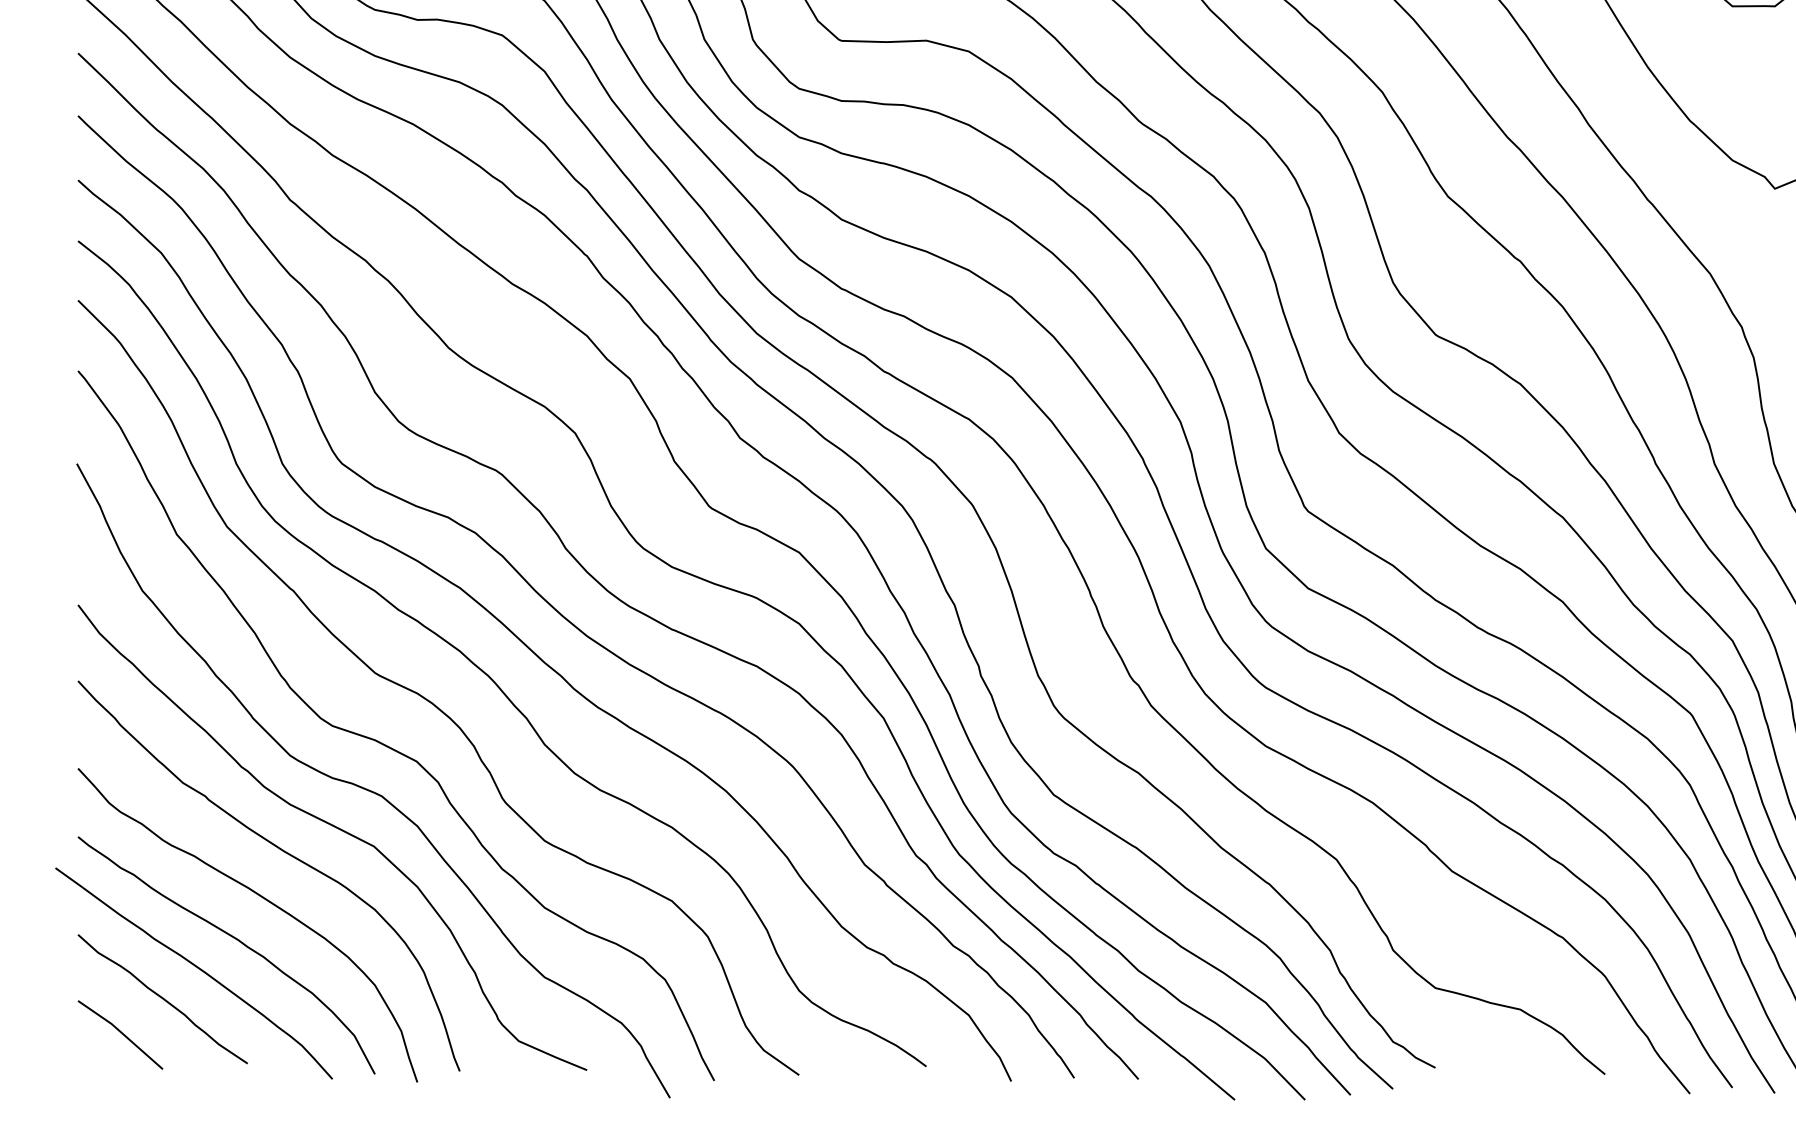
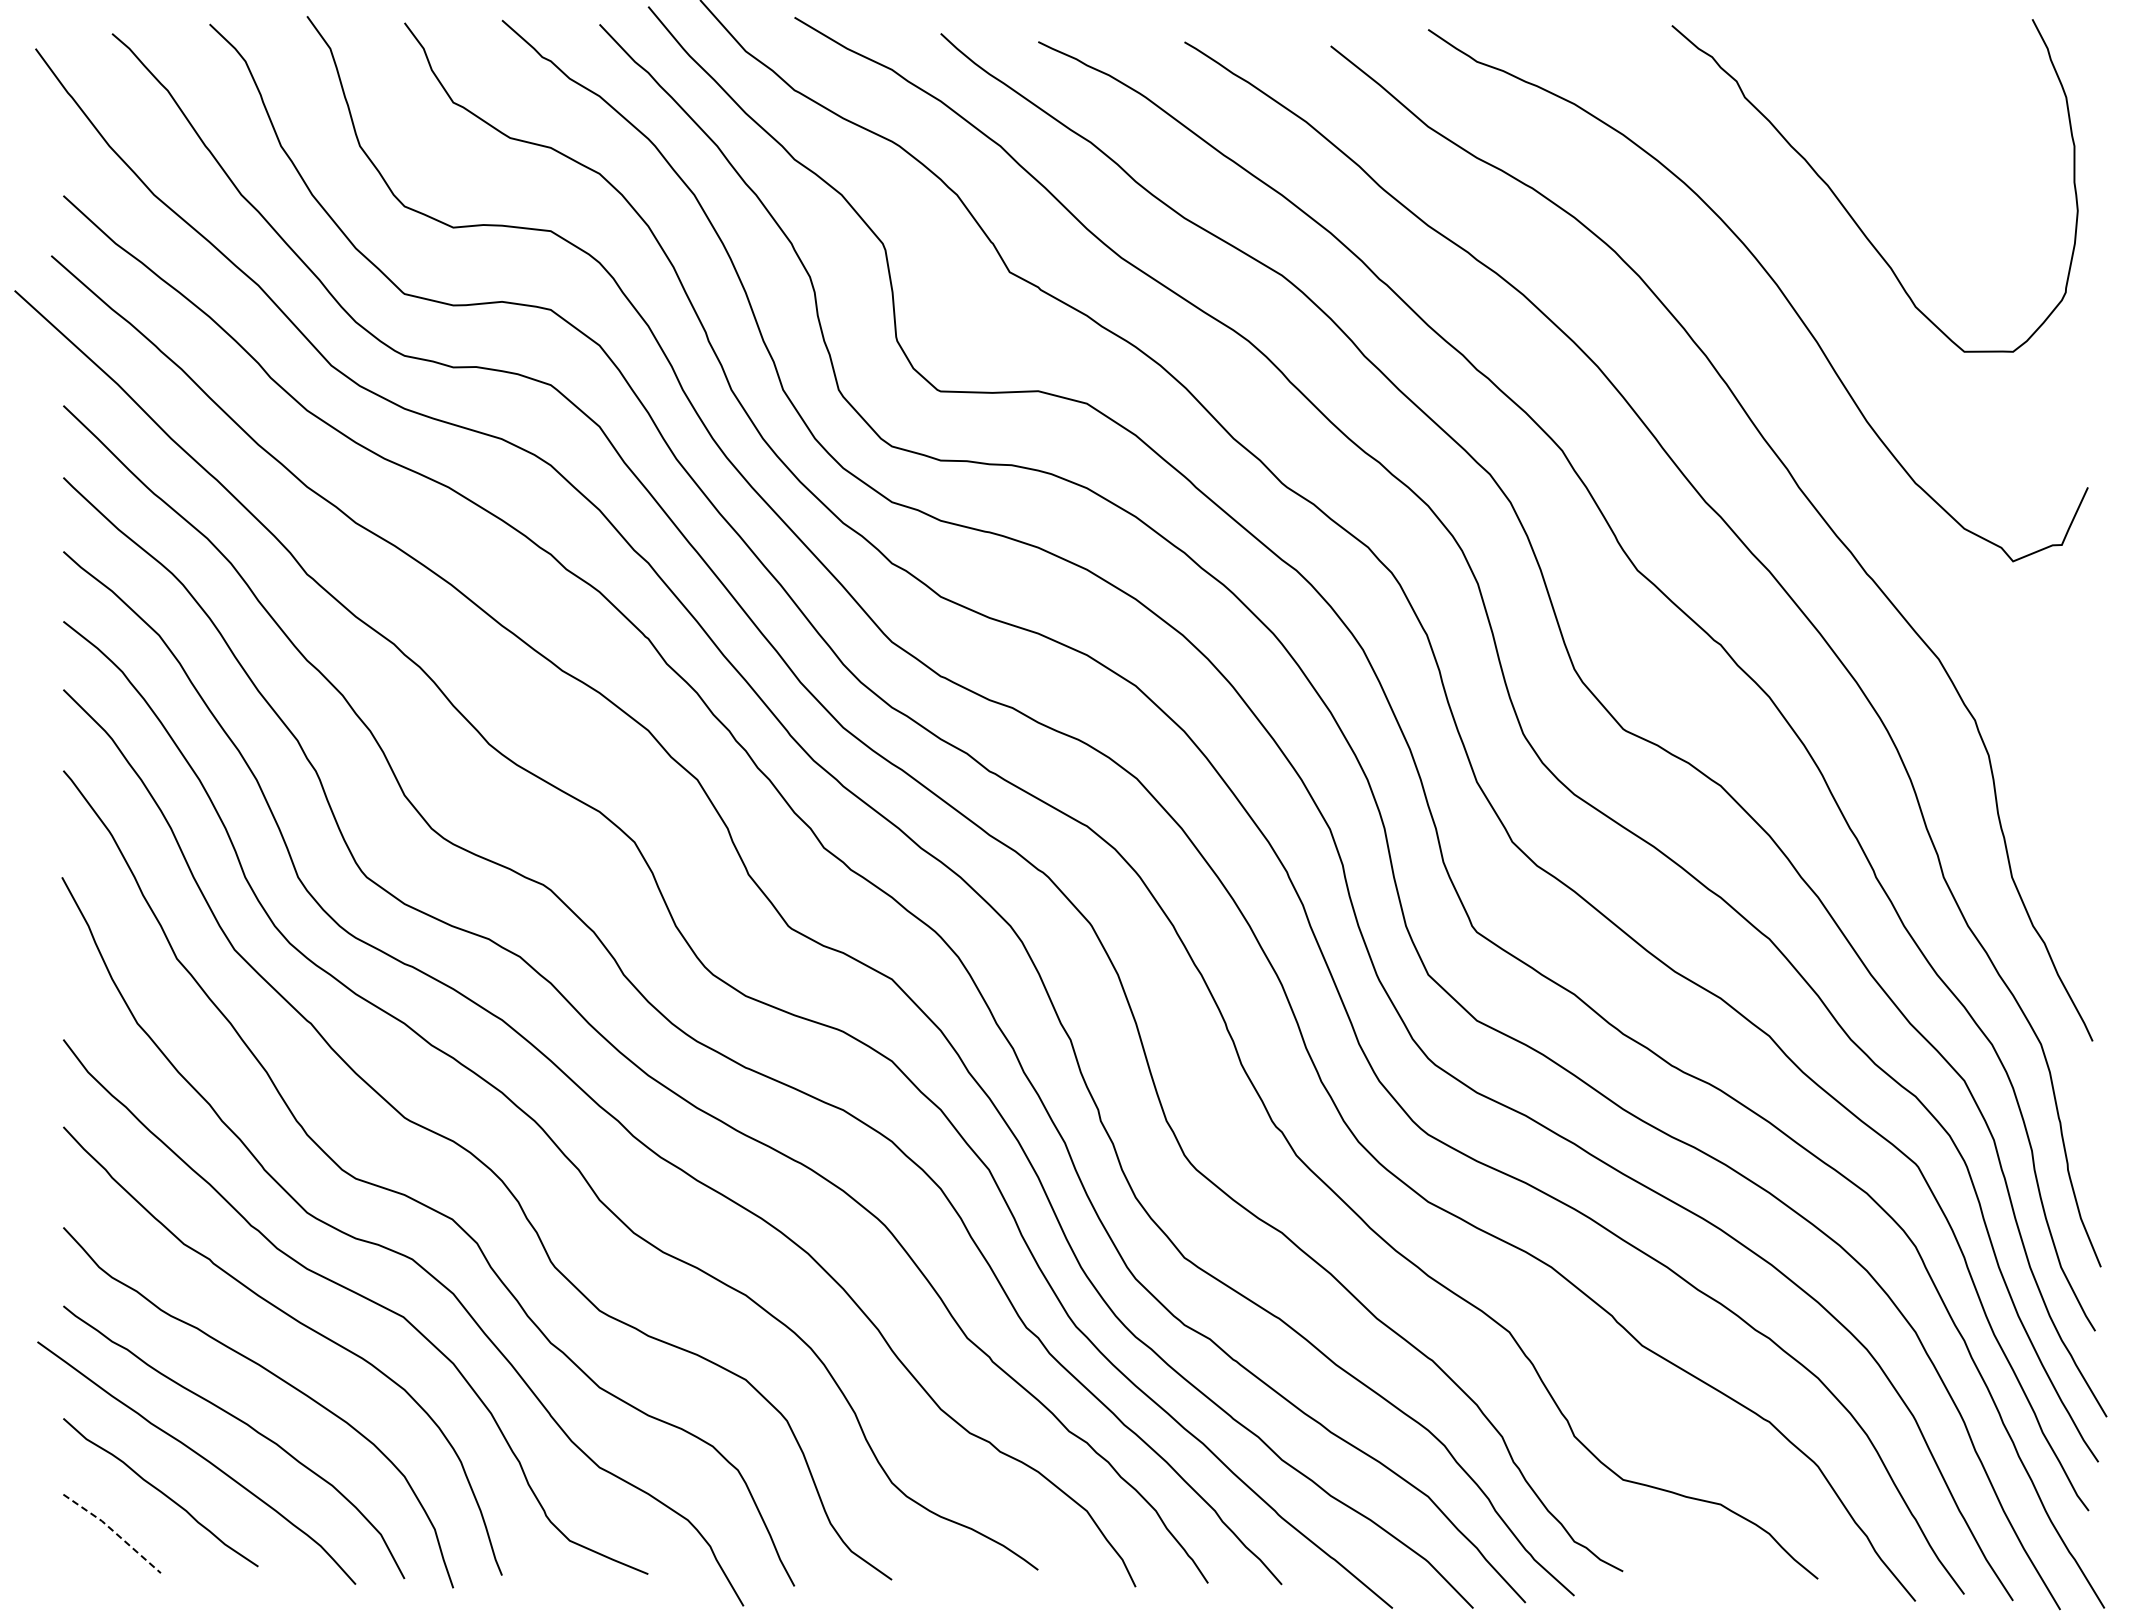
line: (121, 1033) -> (113, 1531), solid -> dashed

